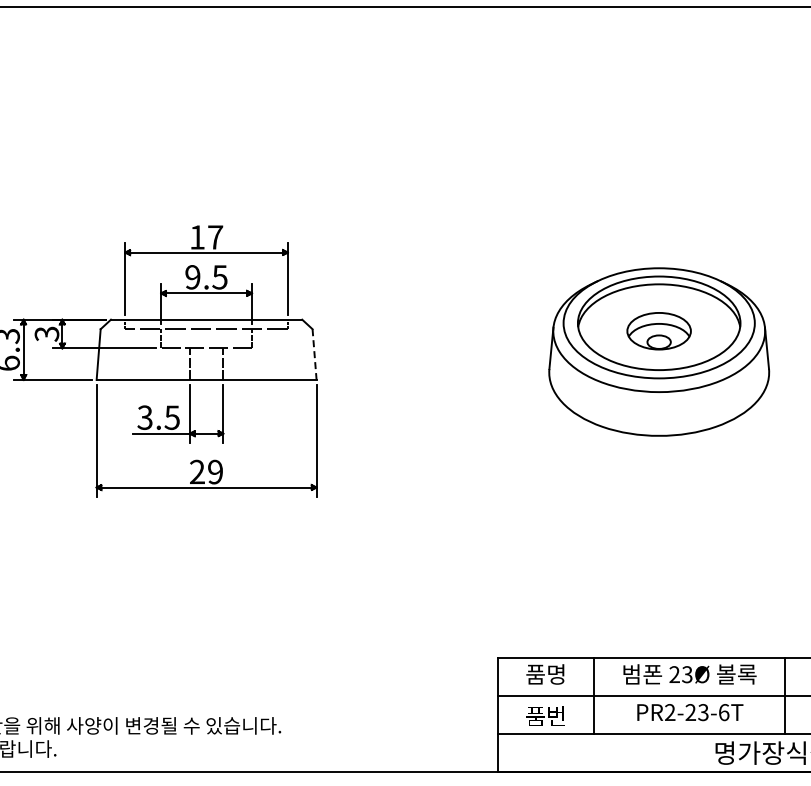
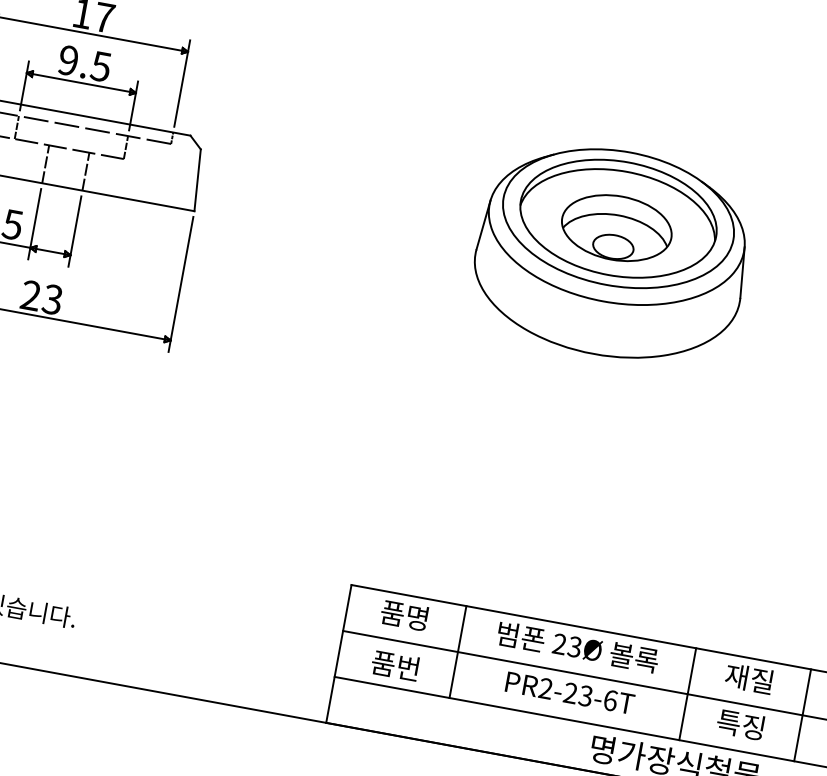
part: (658, 331) -> (615, 228), size x1.43
line: (314, 355) -> (197, 181), dashed -> solid
text: (214, 472) -> (51, 299), 29 -> 23

